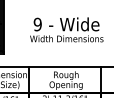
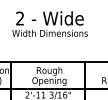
text: (37, 24) -> (19, 18), 9 -> 2

